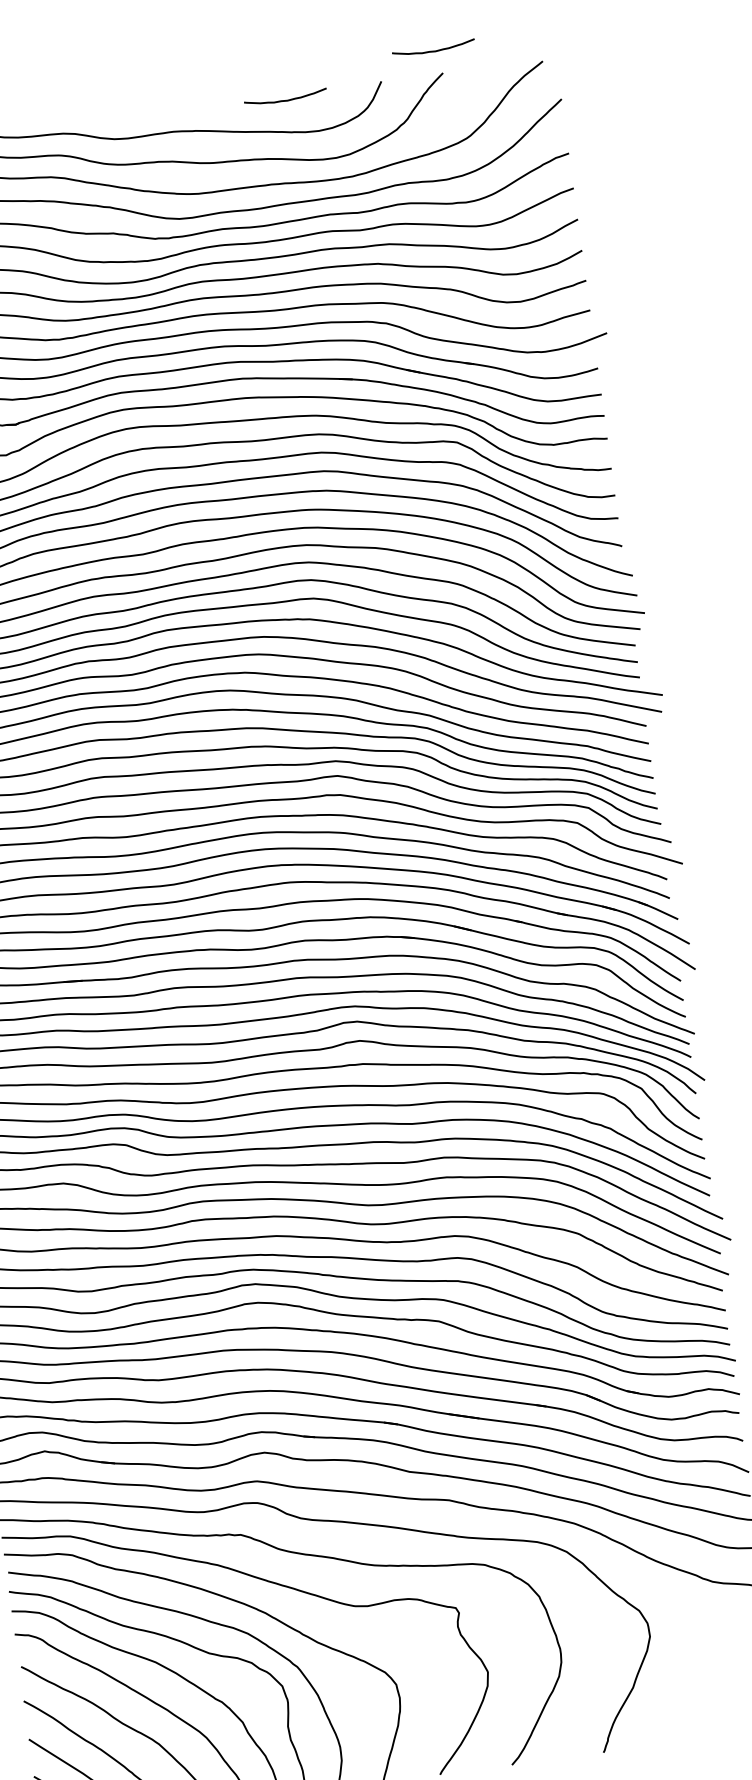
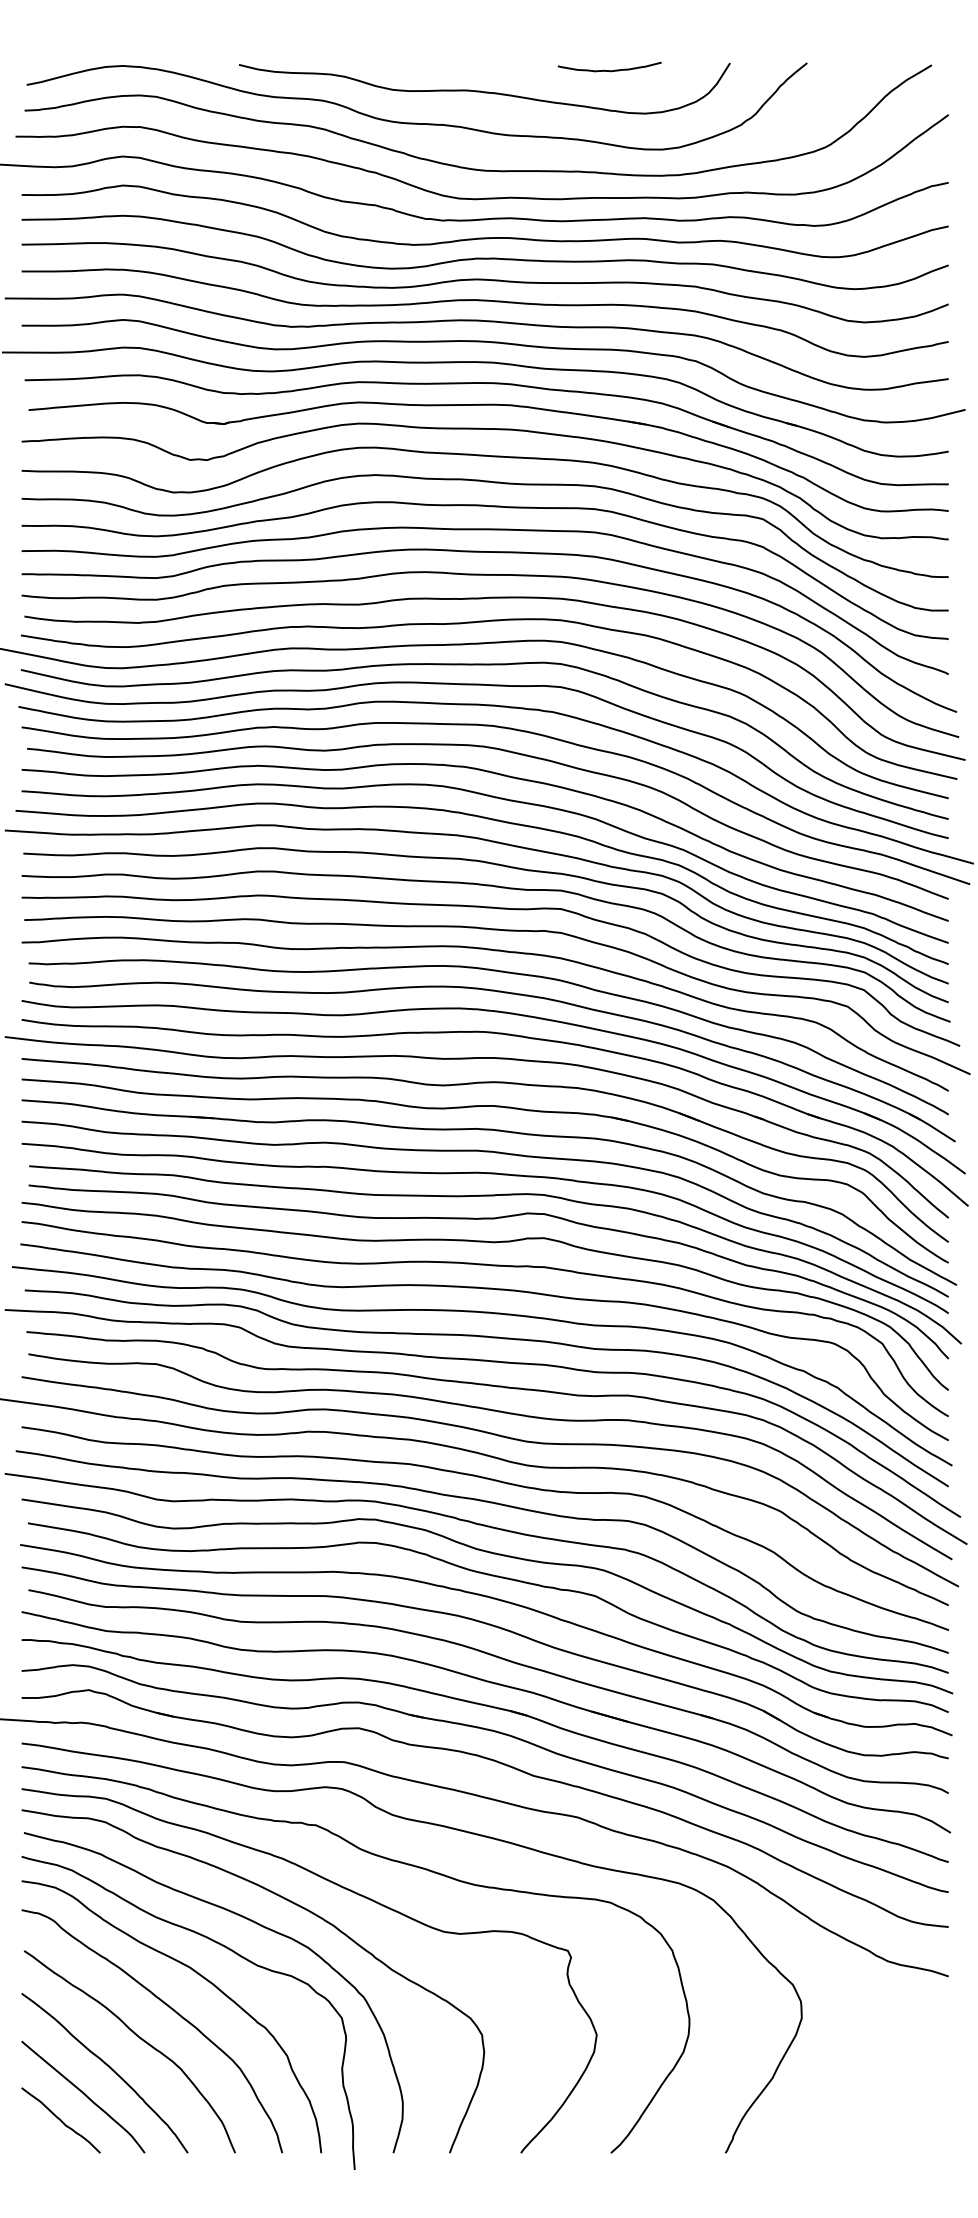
curve: (433, 51) -> (799, 34), removed

